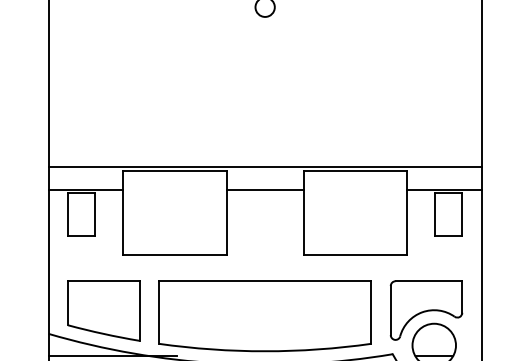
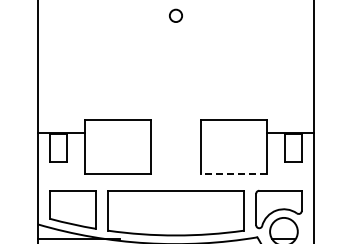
line: (264, 166) -> (175, 117), removed
line: (264, 189) -> (175, 132), removed
line: (355, 255) -> (233, 174), solid -> dashed

